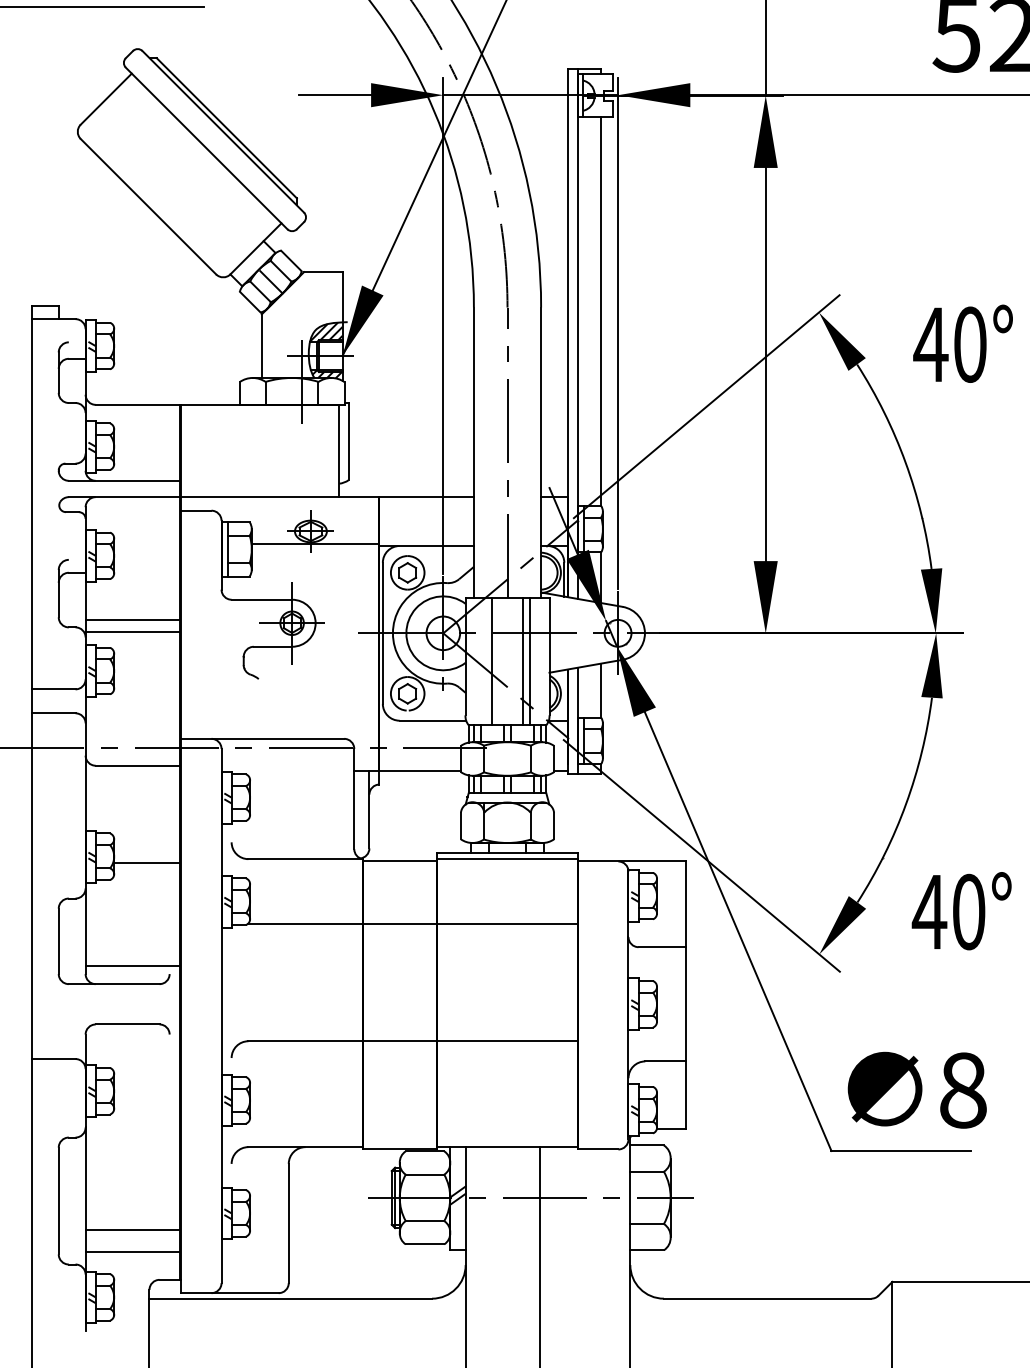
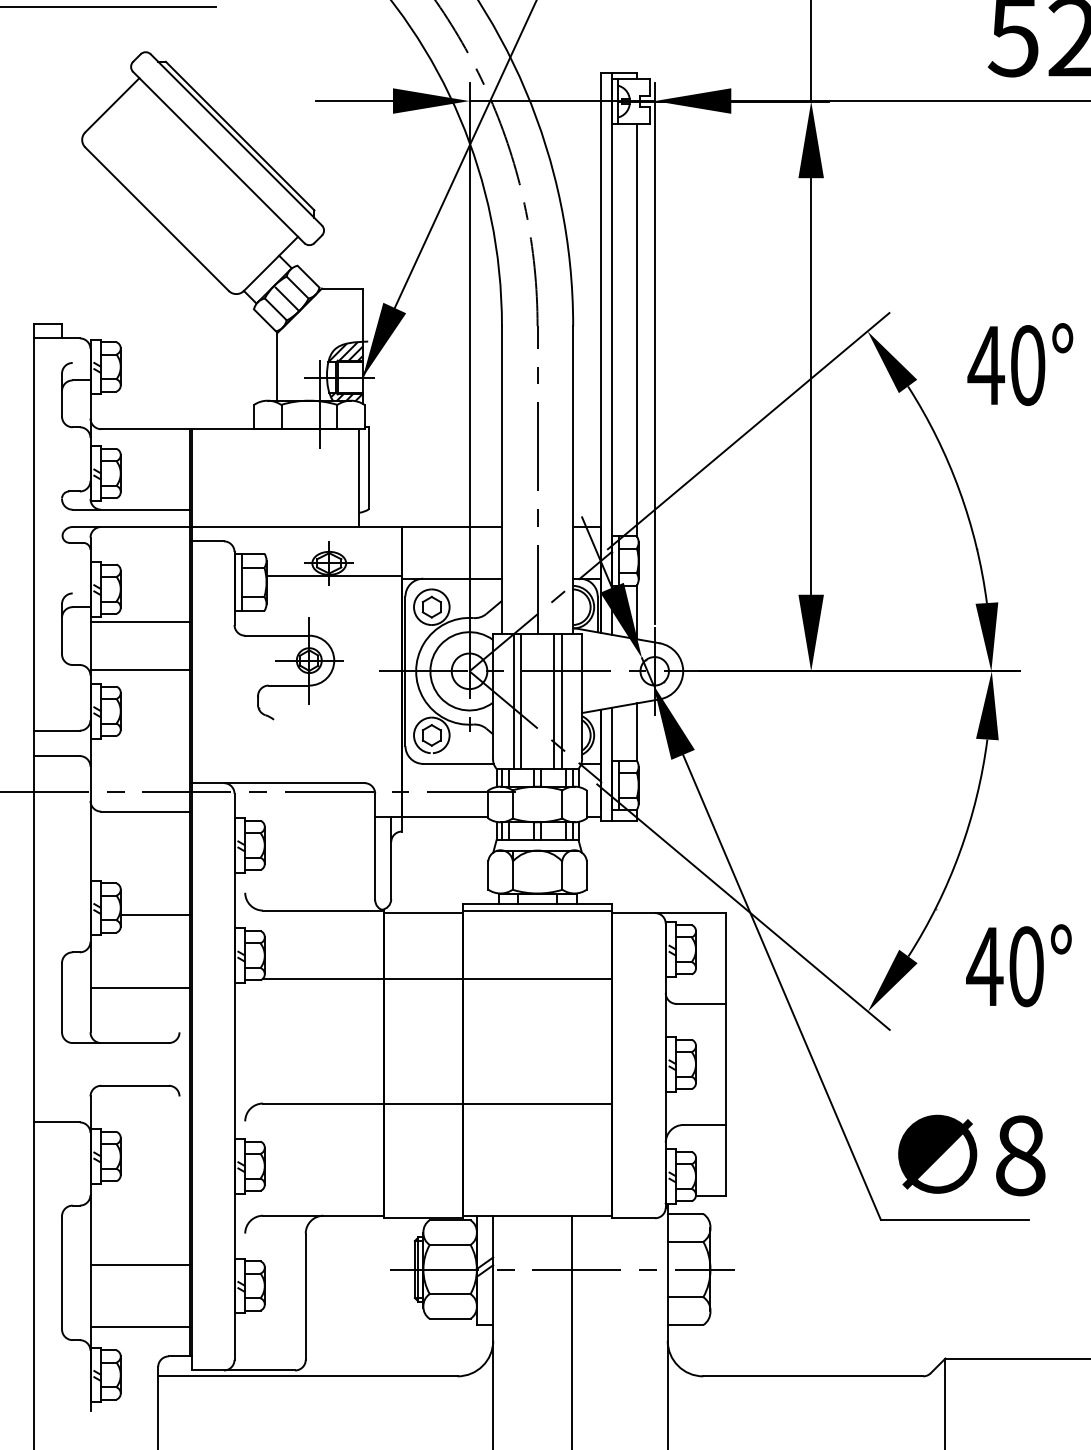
line: (132, 619) -> (140, 621), moved
line: (484, 660) -> (513, 700), added
line: (132, 965) -> (140, 987), moved
line: (132, 1230) -> (140, 1265), moved

